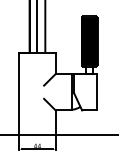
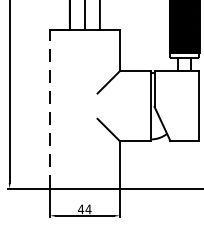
line: (19, 93) -> (50, 108), solid -> dashed

